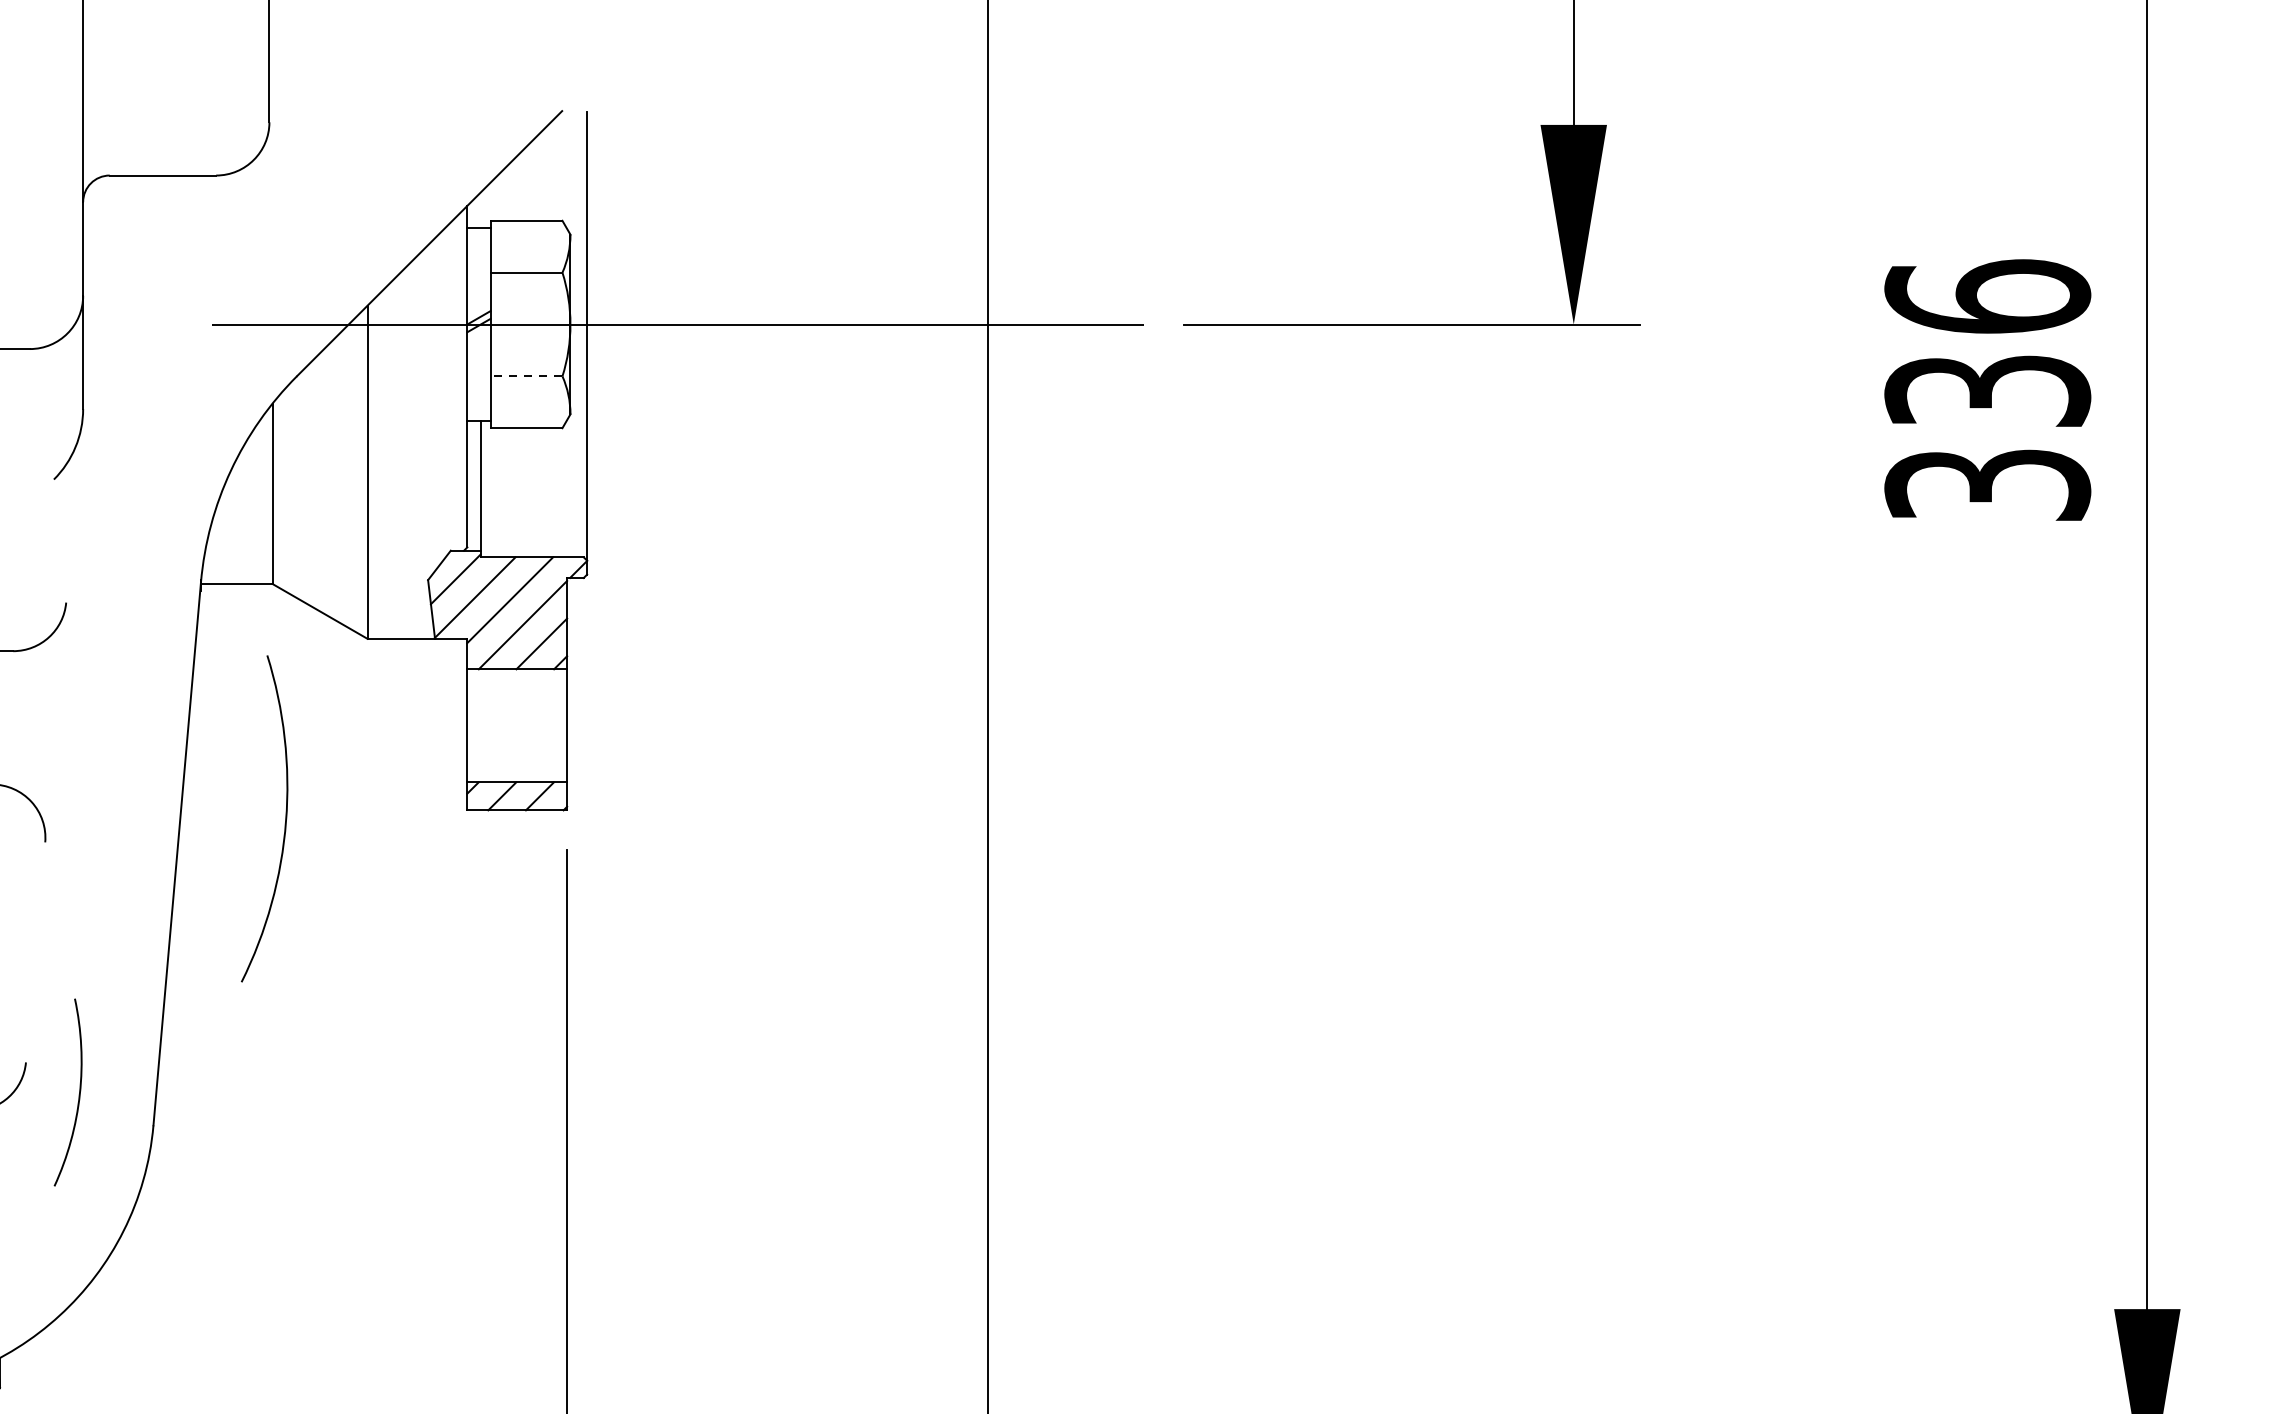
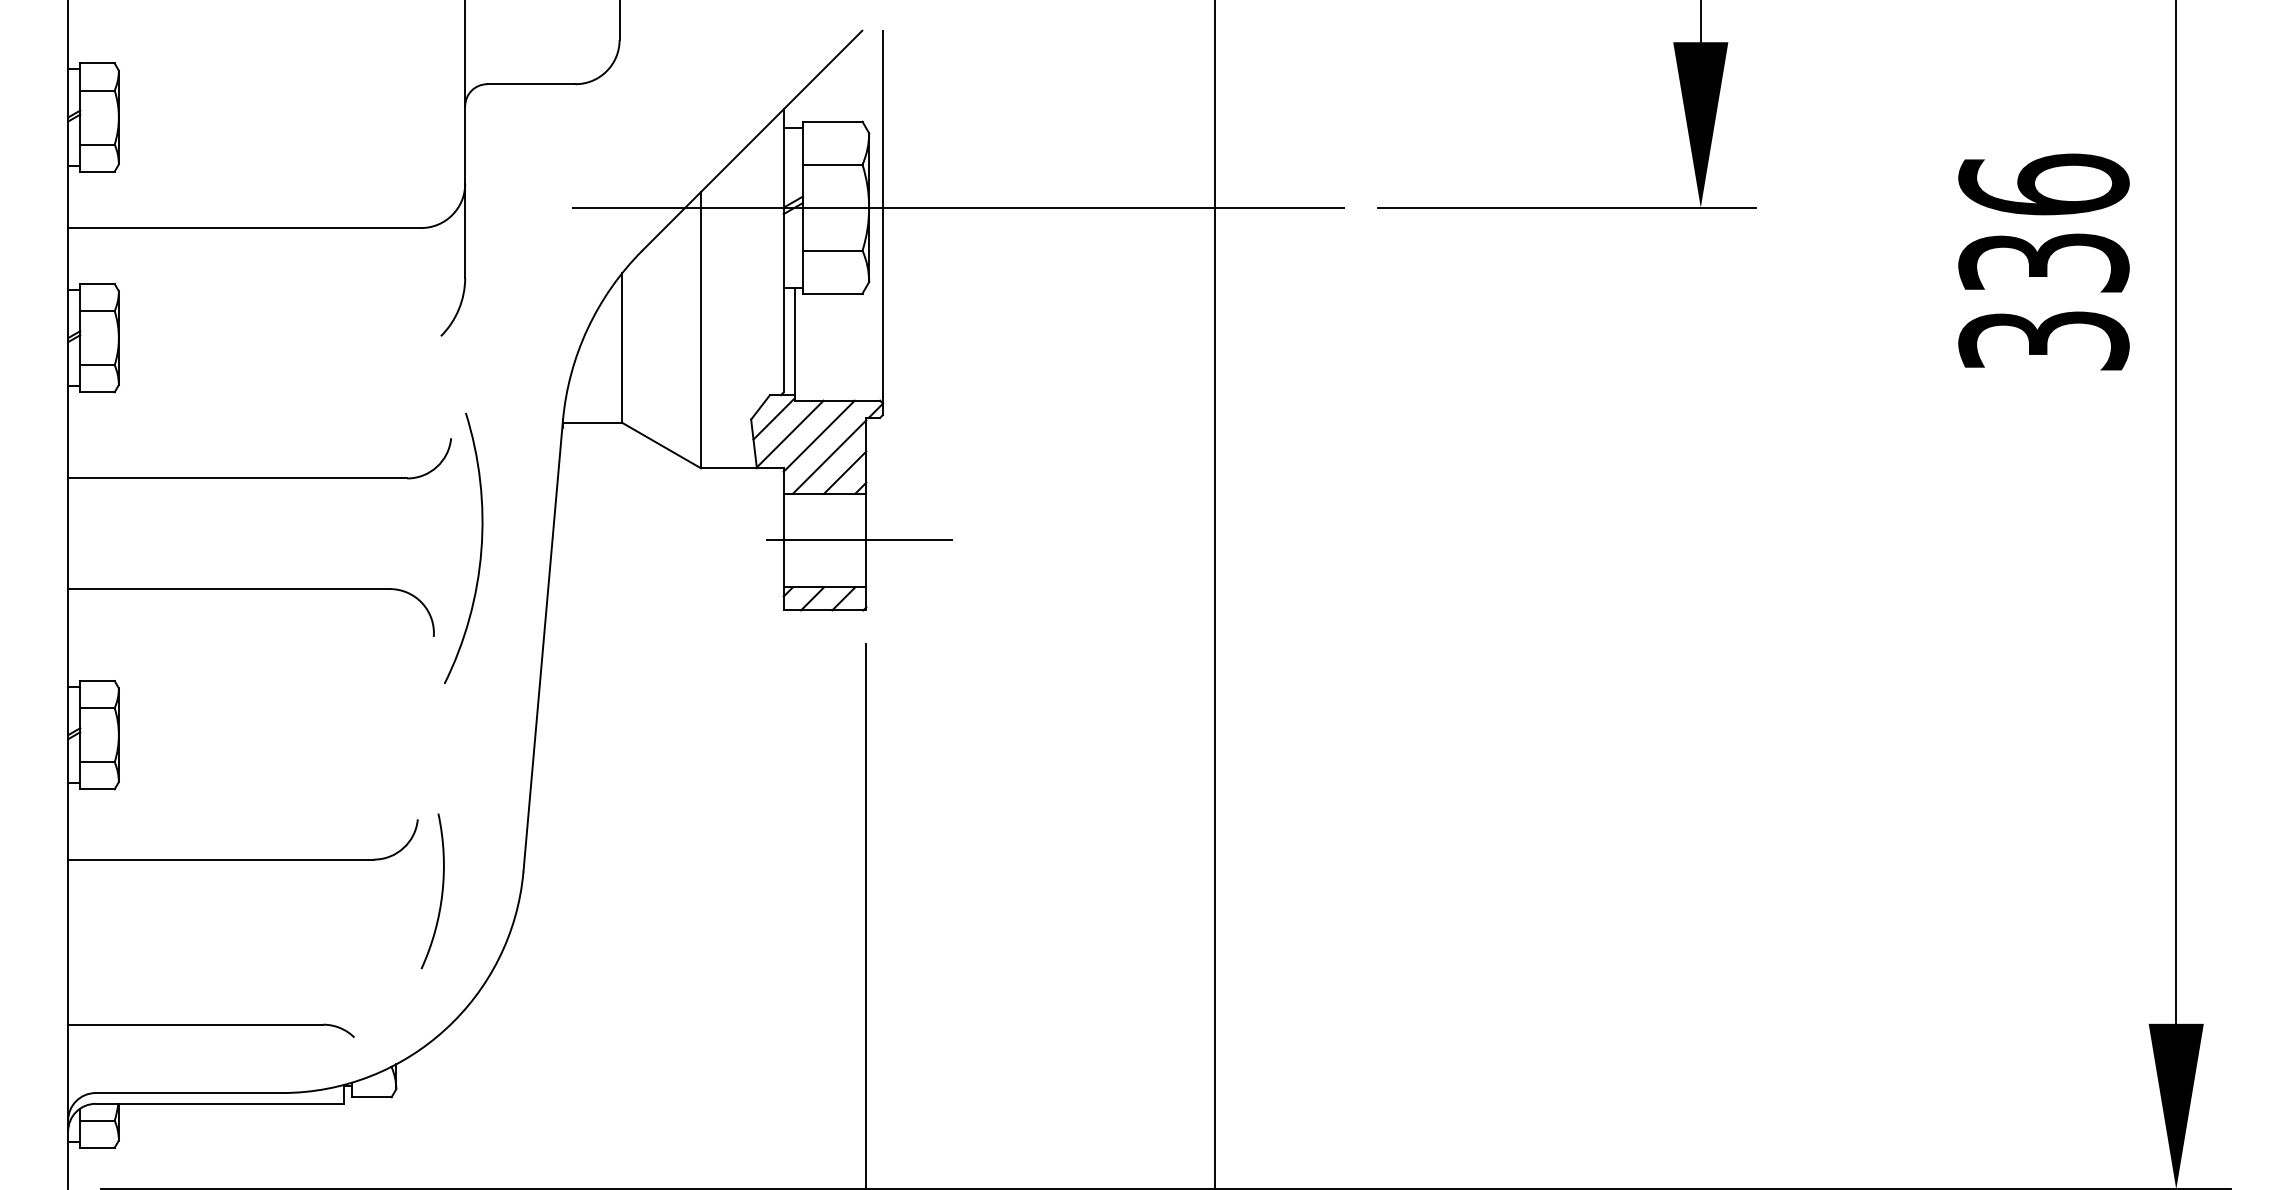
line: (526, 376) -> (832, 250), dashed -> solid
line: (558, 725) -> (859, 540), added
arc: (284, 818) -> (480, 548), moved
arc: (78, 1092) -> (441, 891), moved

